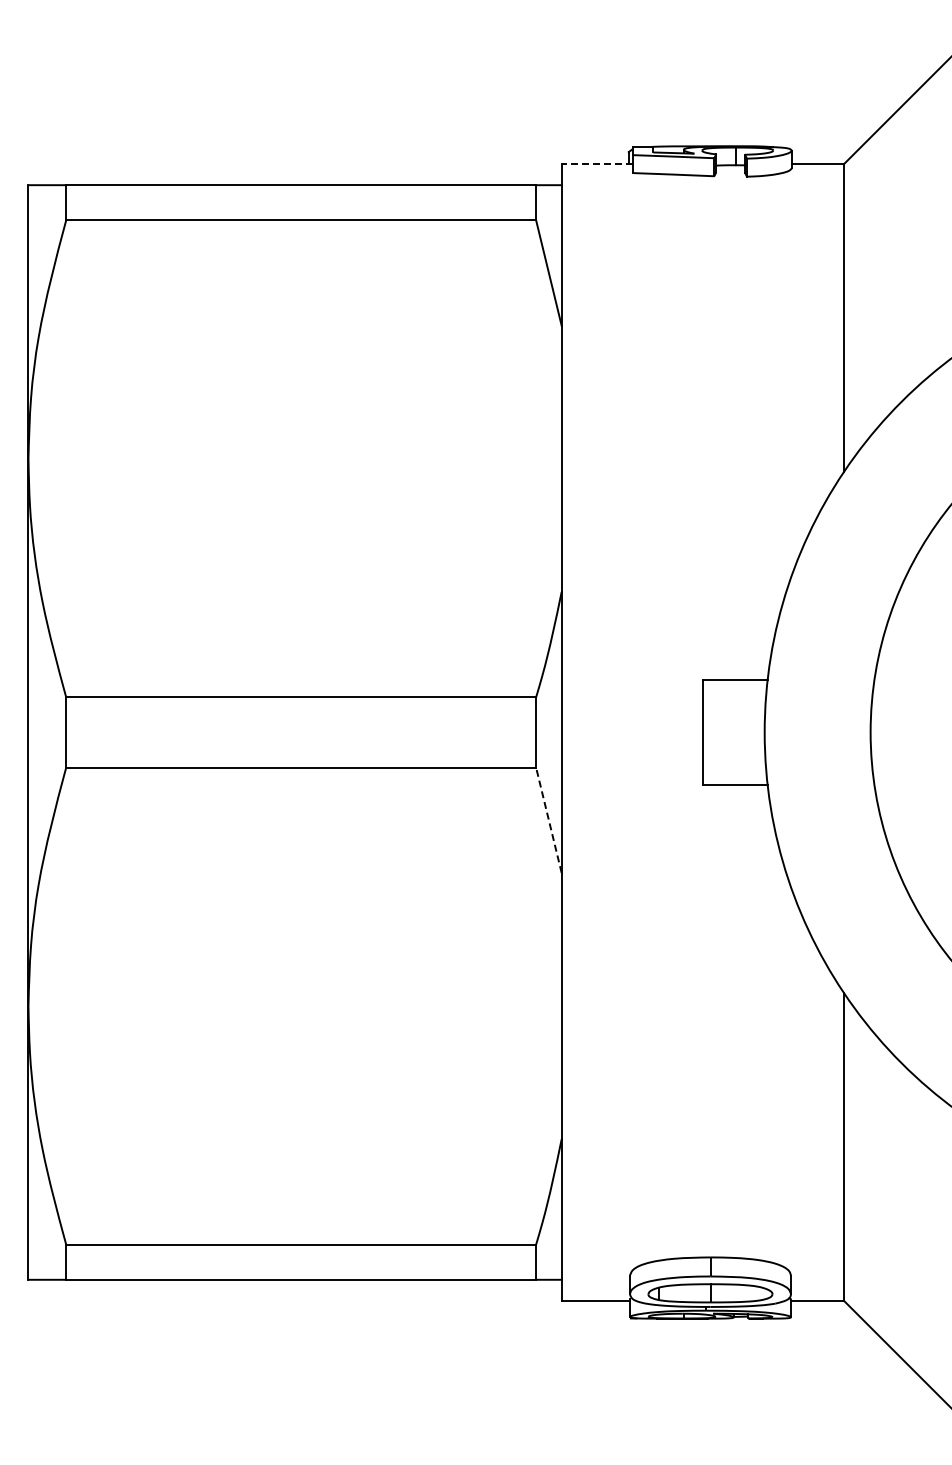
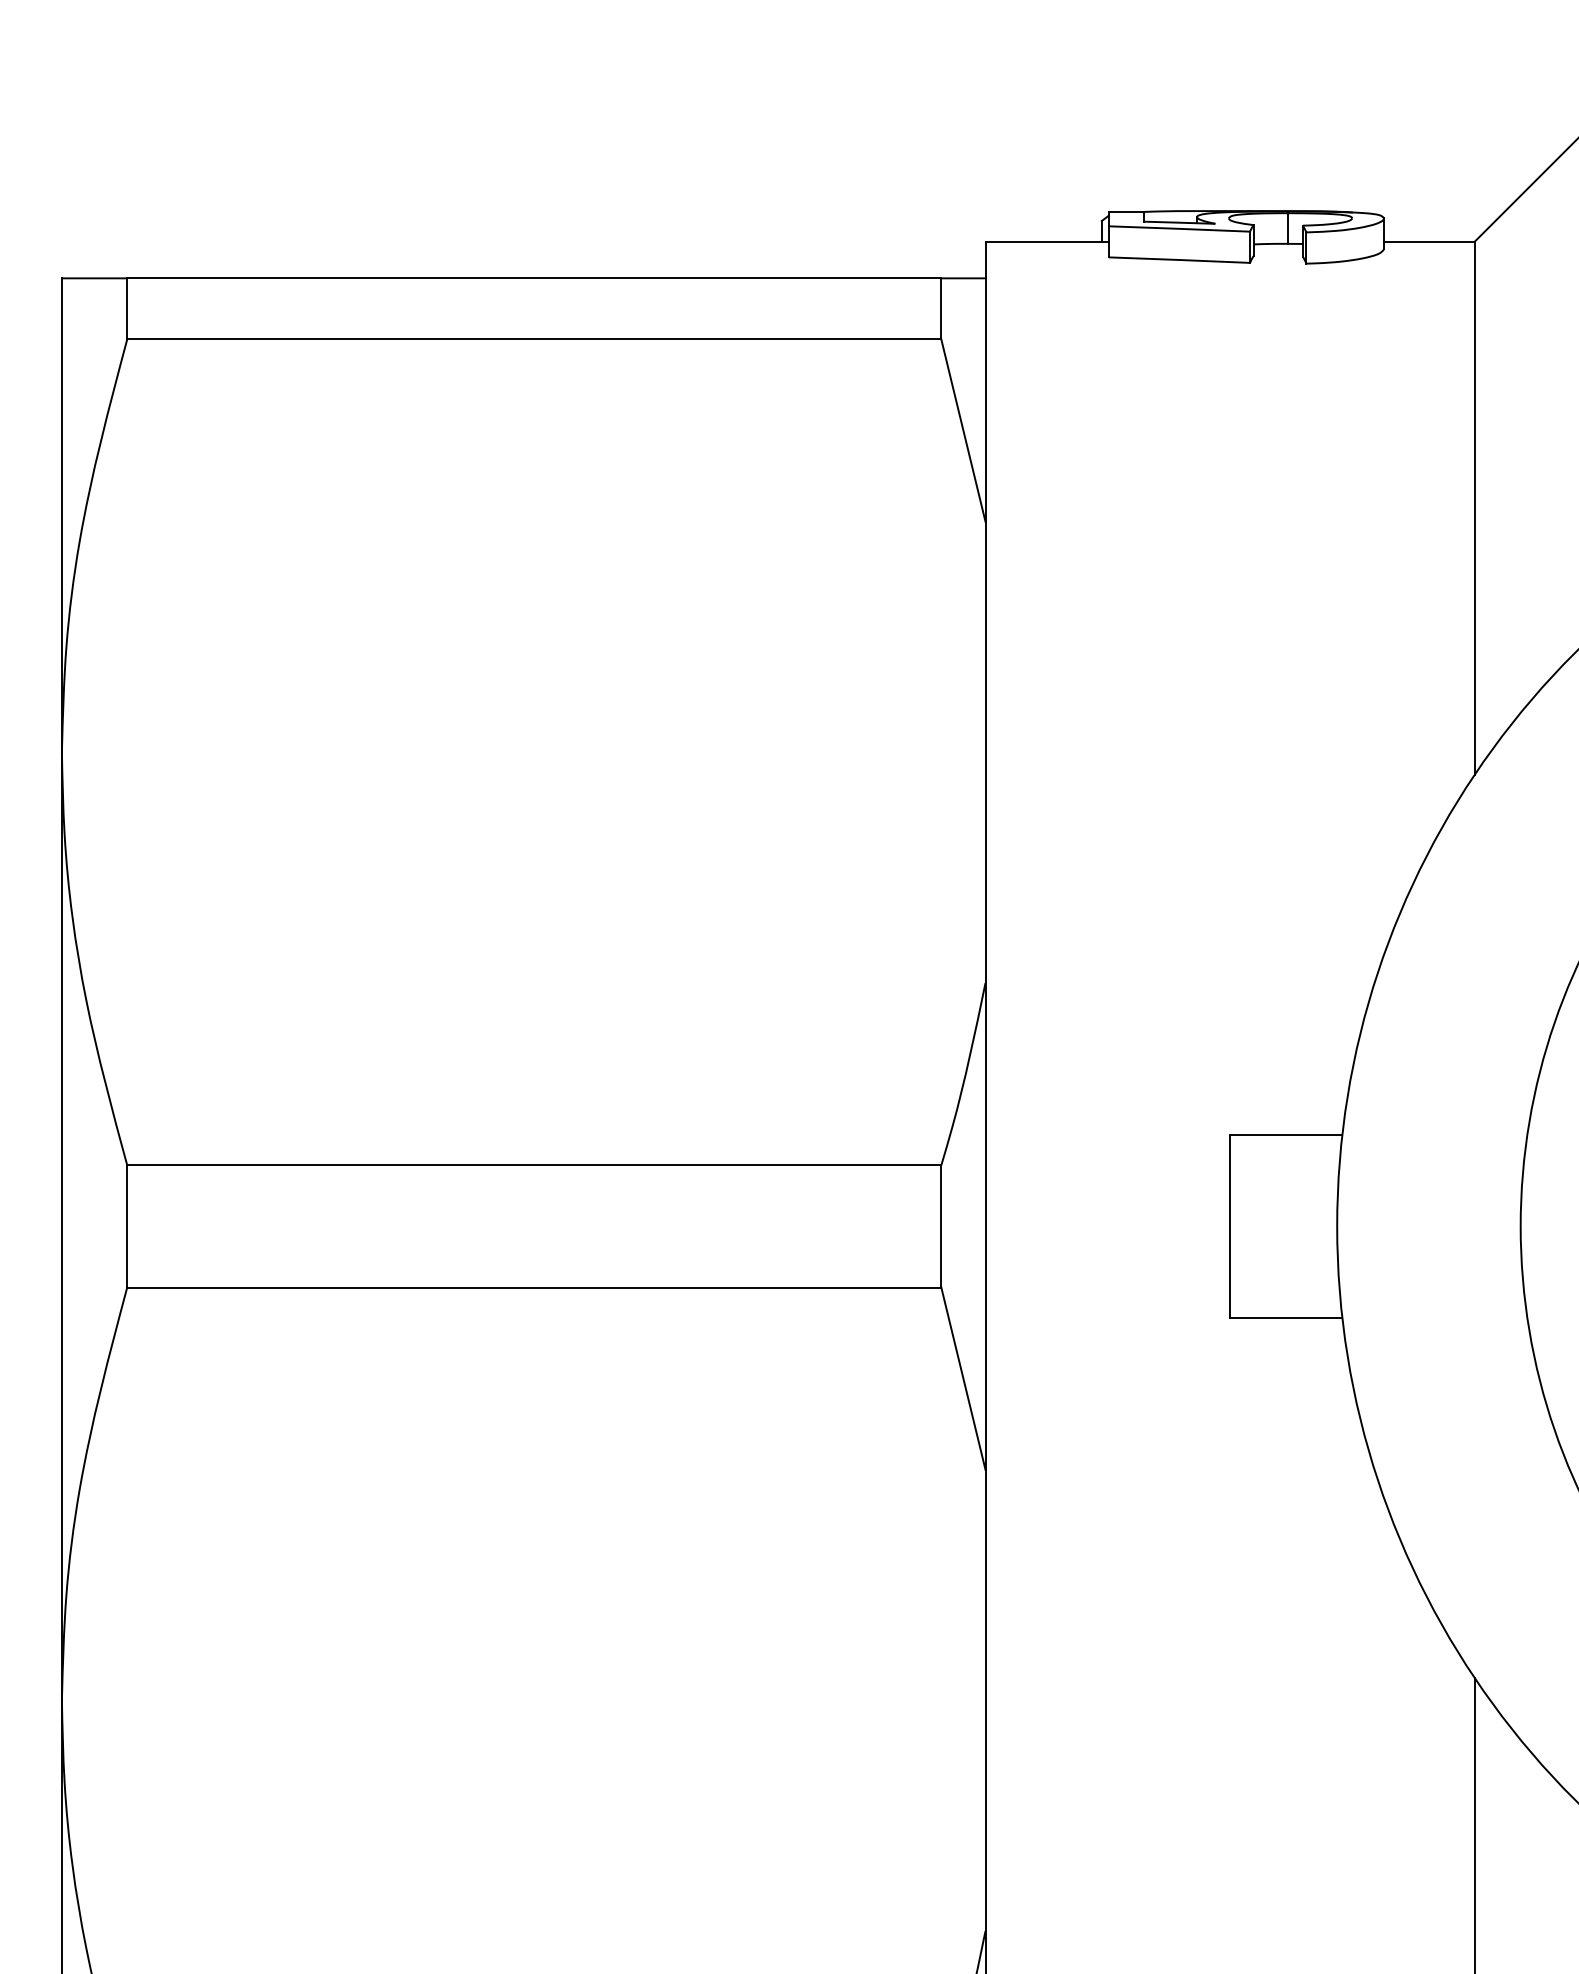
line: (597, 164) -> (1047, 242), dashed -> solid
line: (548, 819) -> (962, 1377), dashed -> solid

